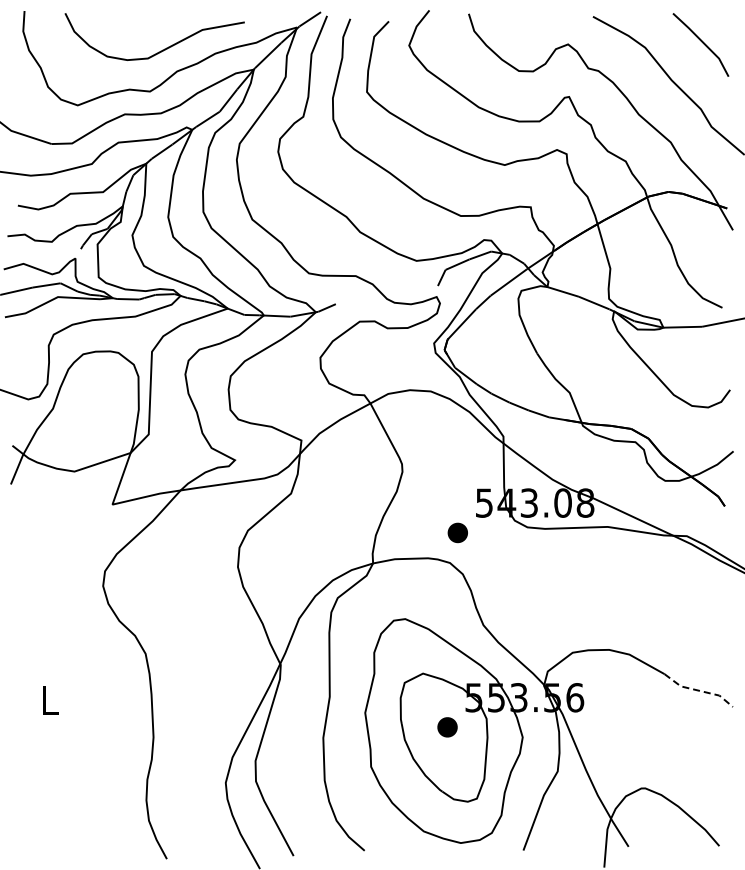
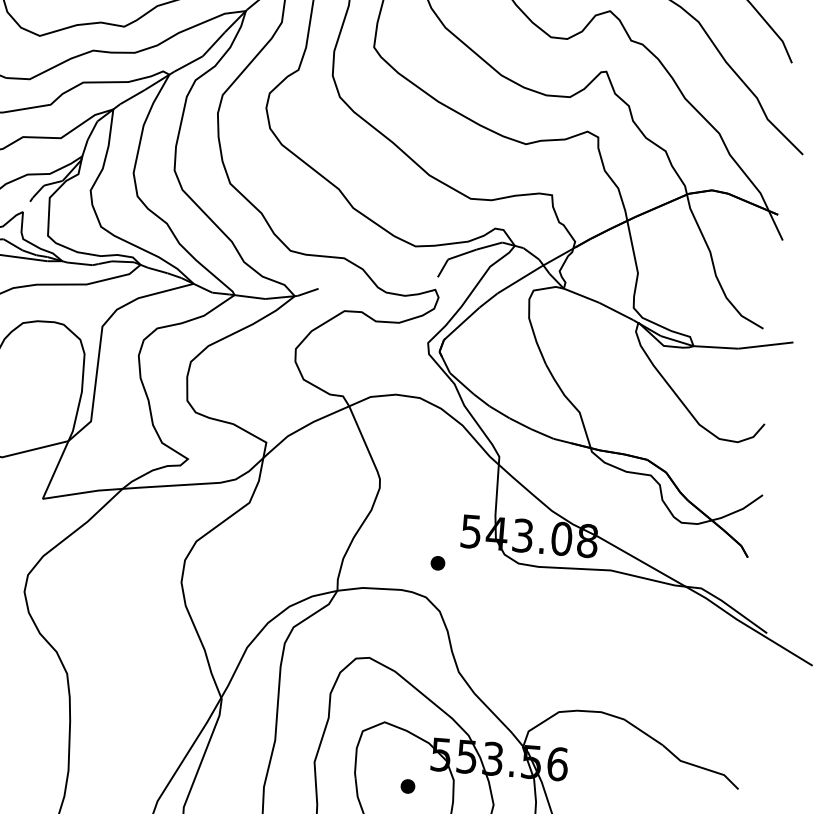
part: (457, 532) -> (437, 562), size x0.62
line: (699, 690) -> (701, 767), dashed -> solid
part: (447, 727) -> (407, 786), size x0.62

